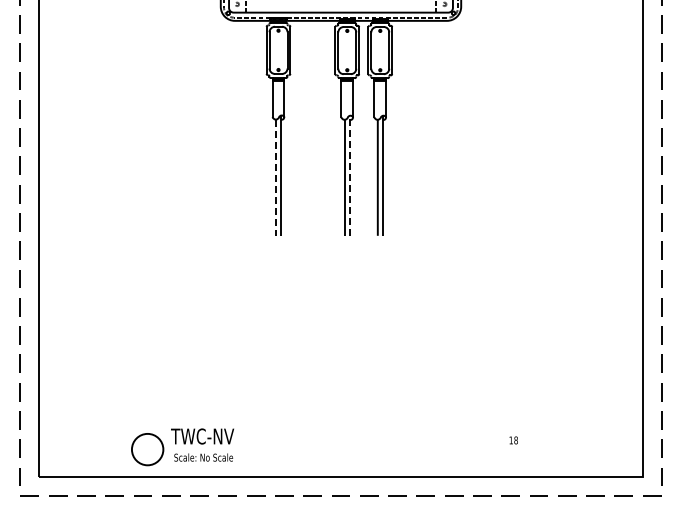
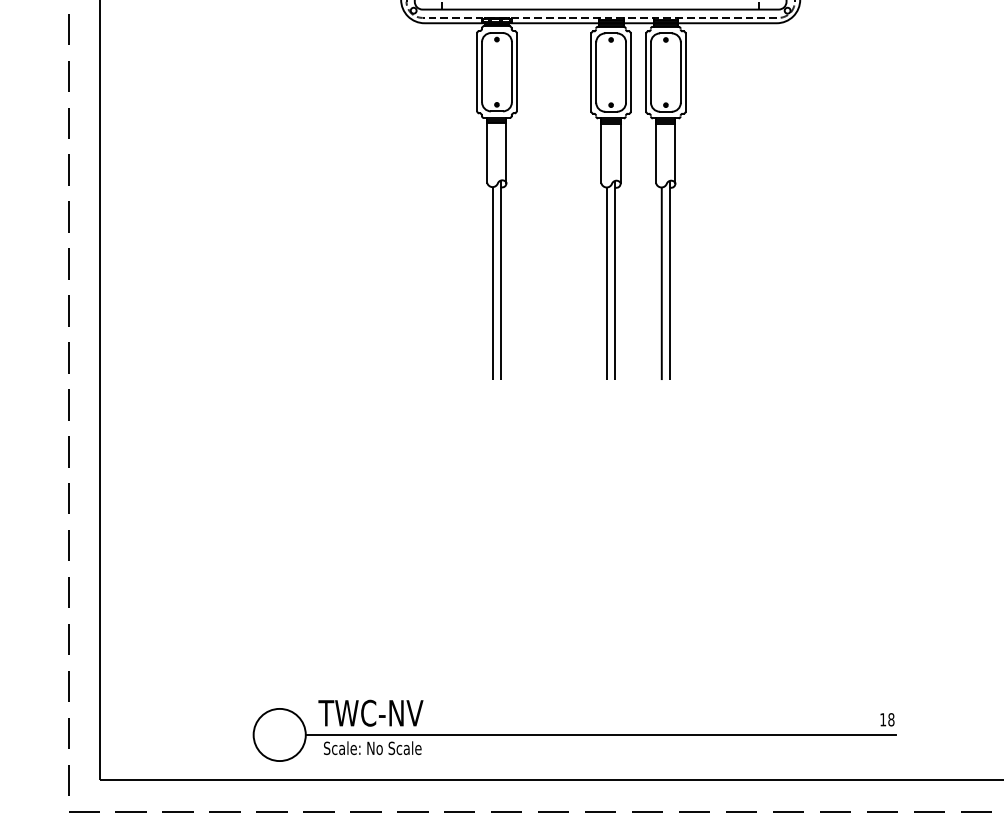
line: (349, 176) -> (614, 281), dashed -> solid
line: (276, 177) -> (493, 283), dashed -> solid
line: (340, 449) -> (599, 734), added

